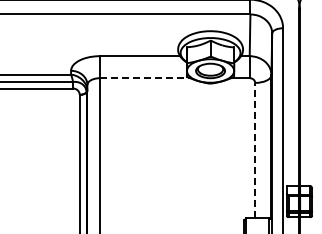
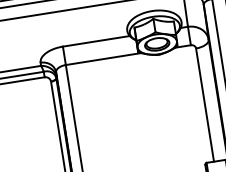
line: (145, 78) -> (103, 59), dashed -> solid
line: (255, 150) -> (205, 104), dashed -> solid

